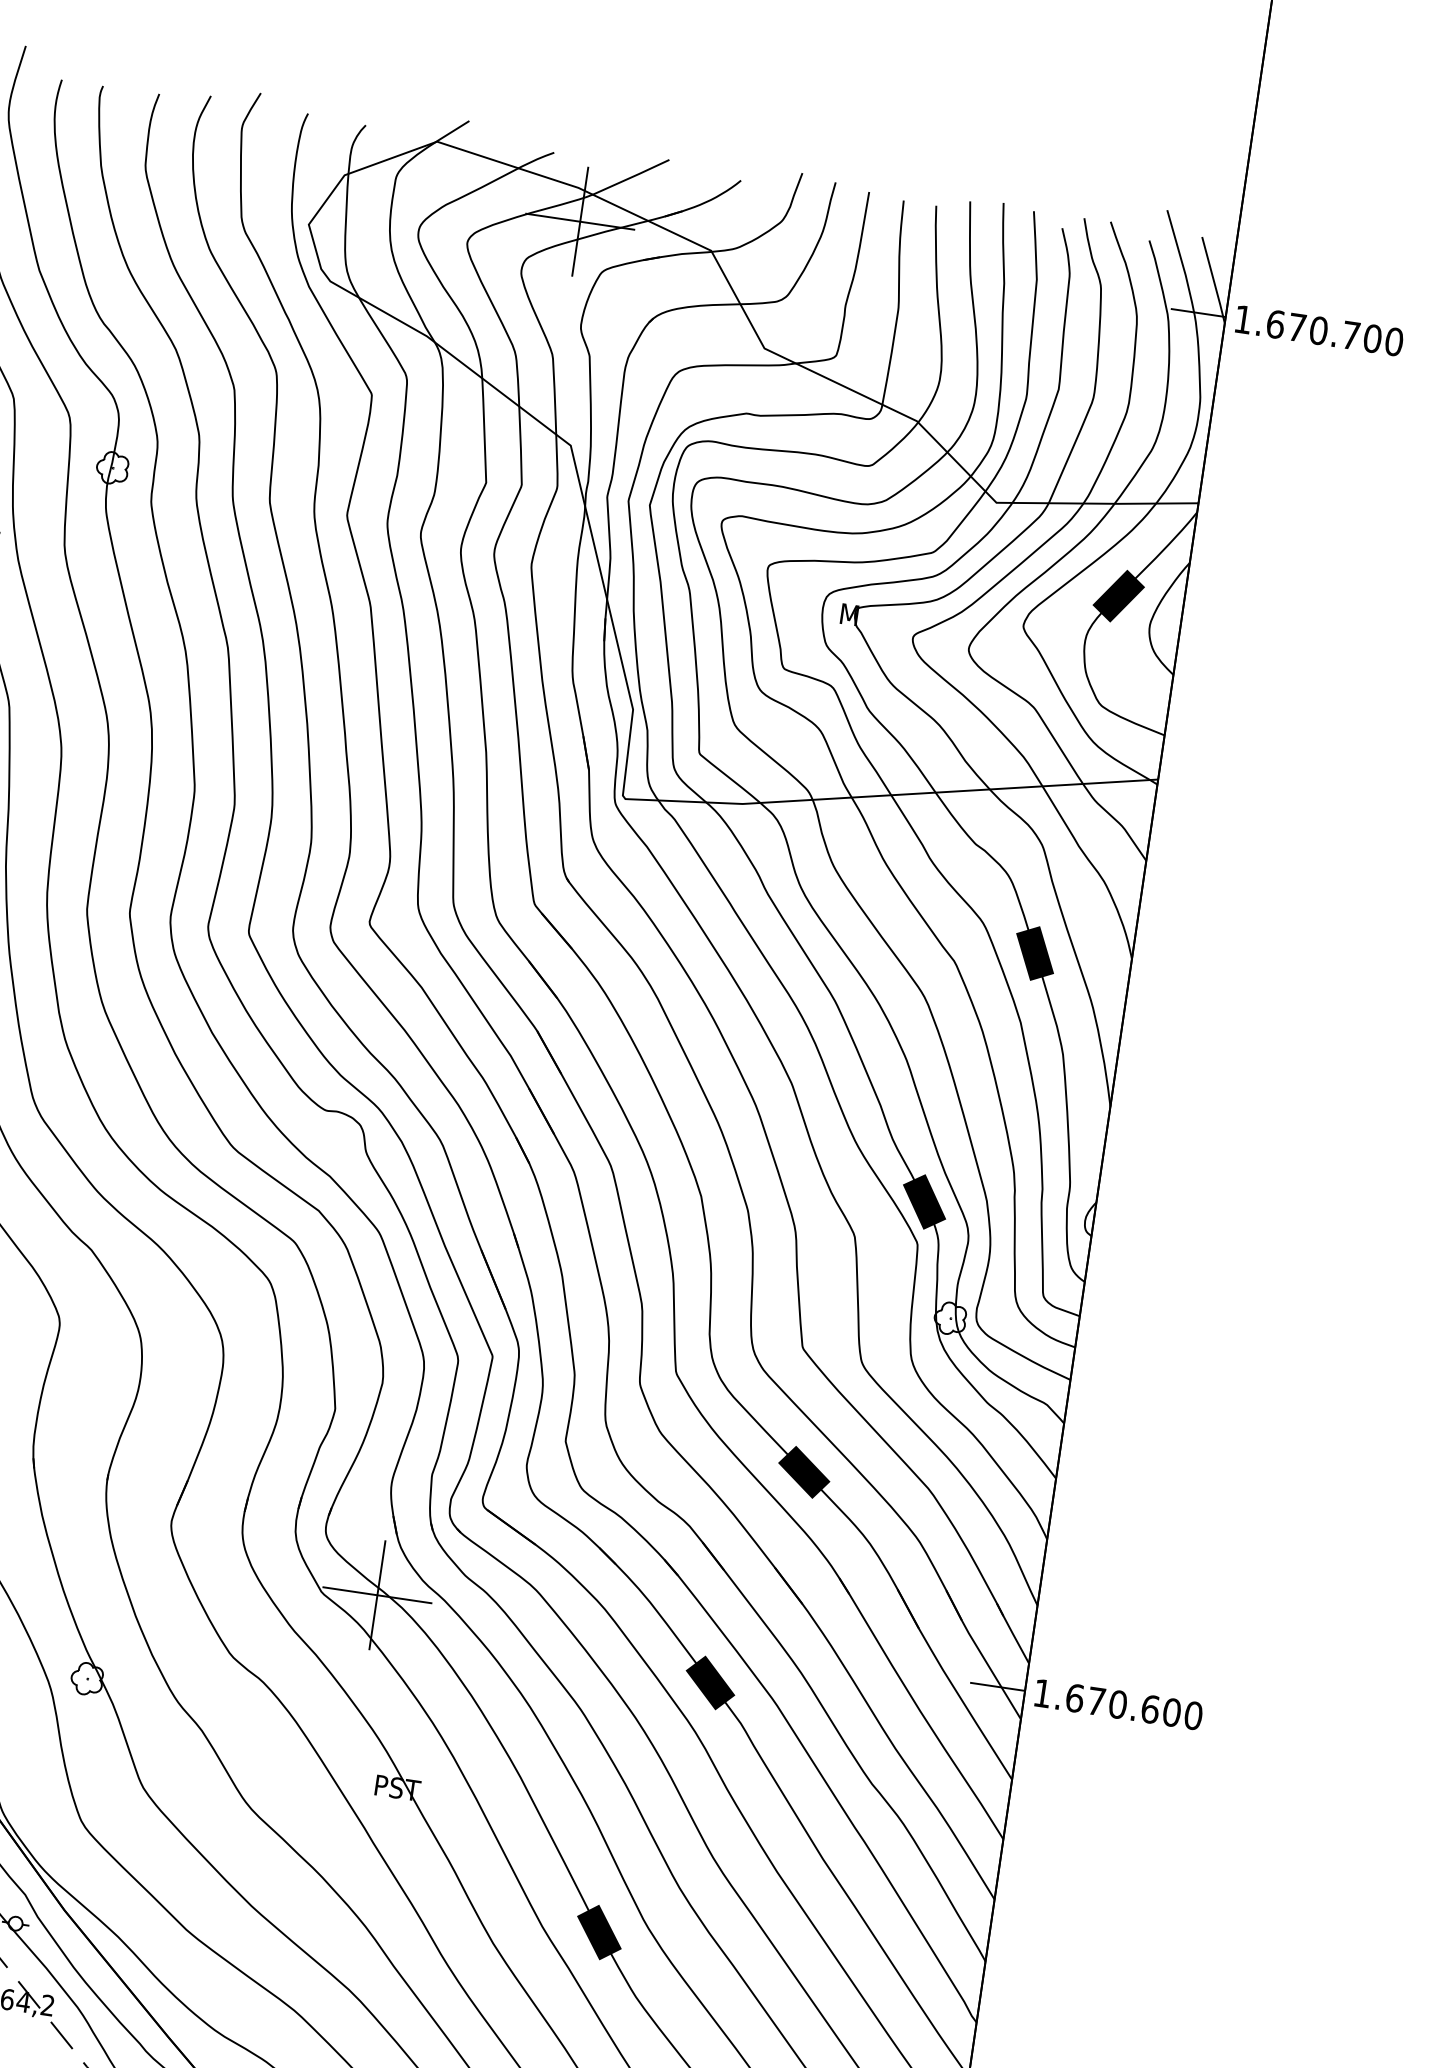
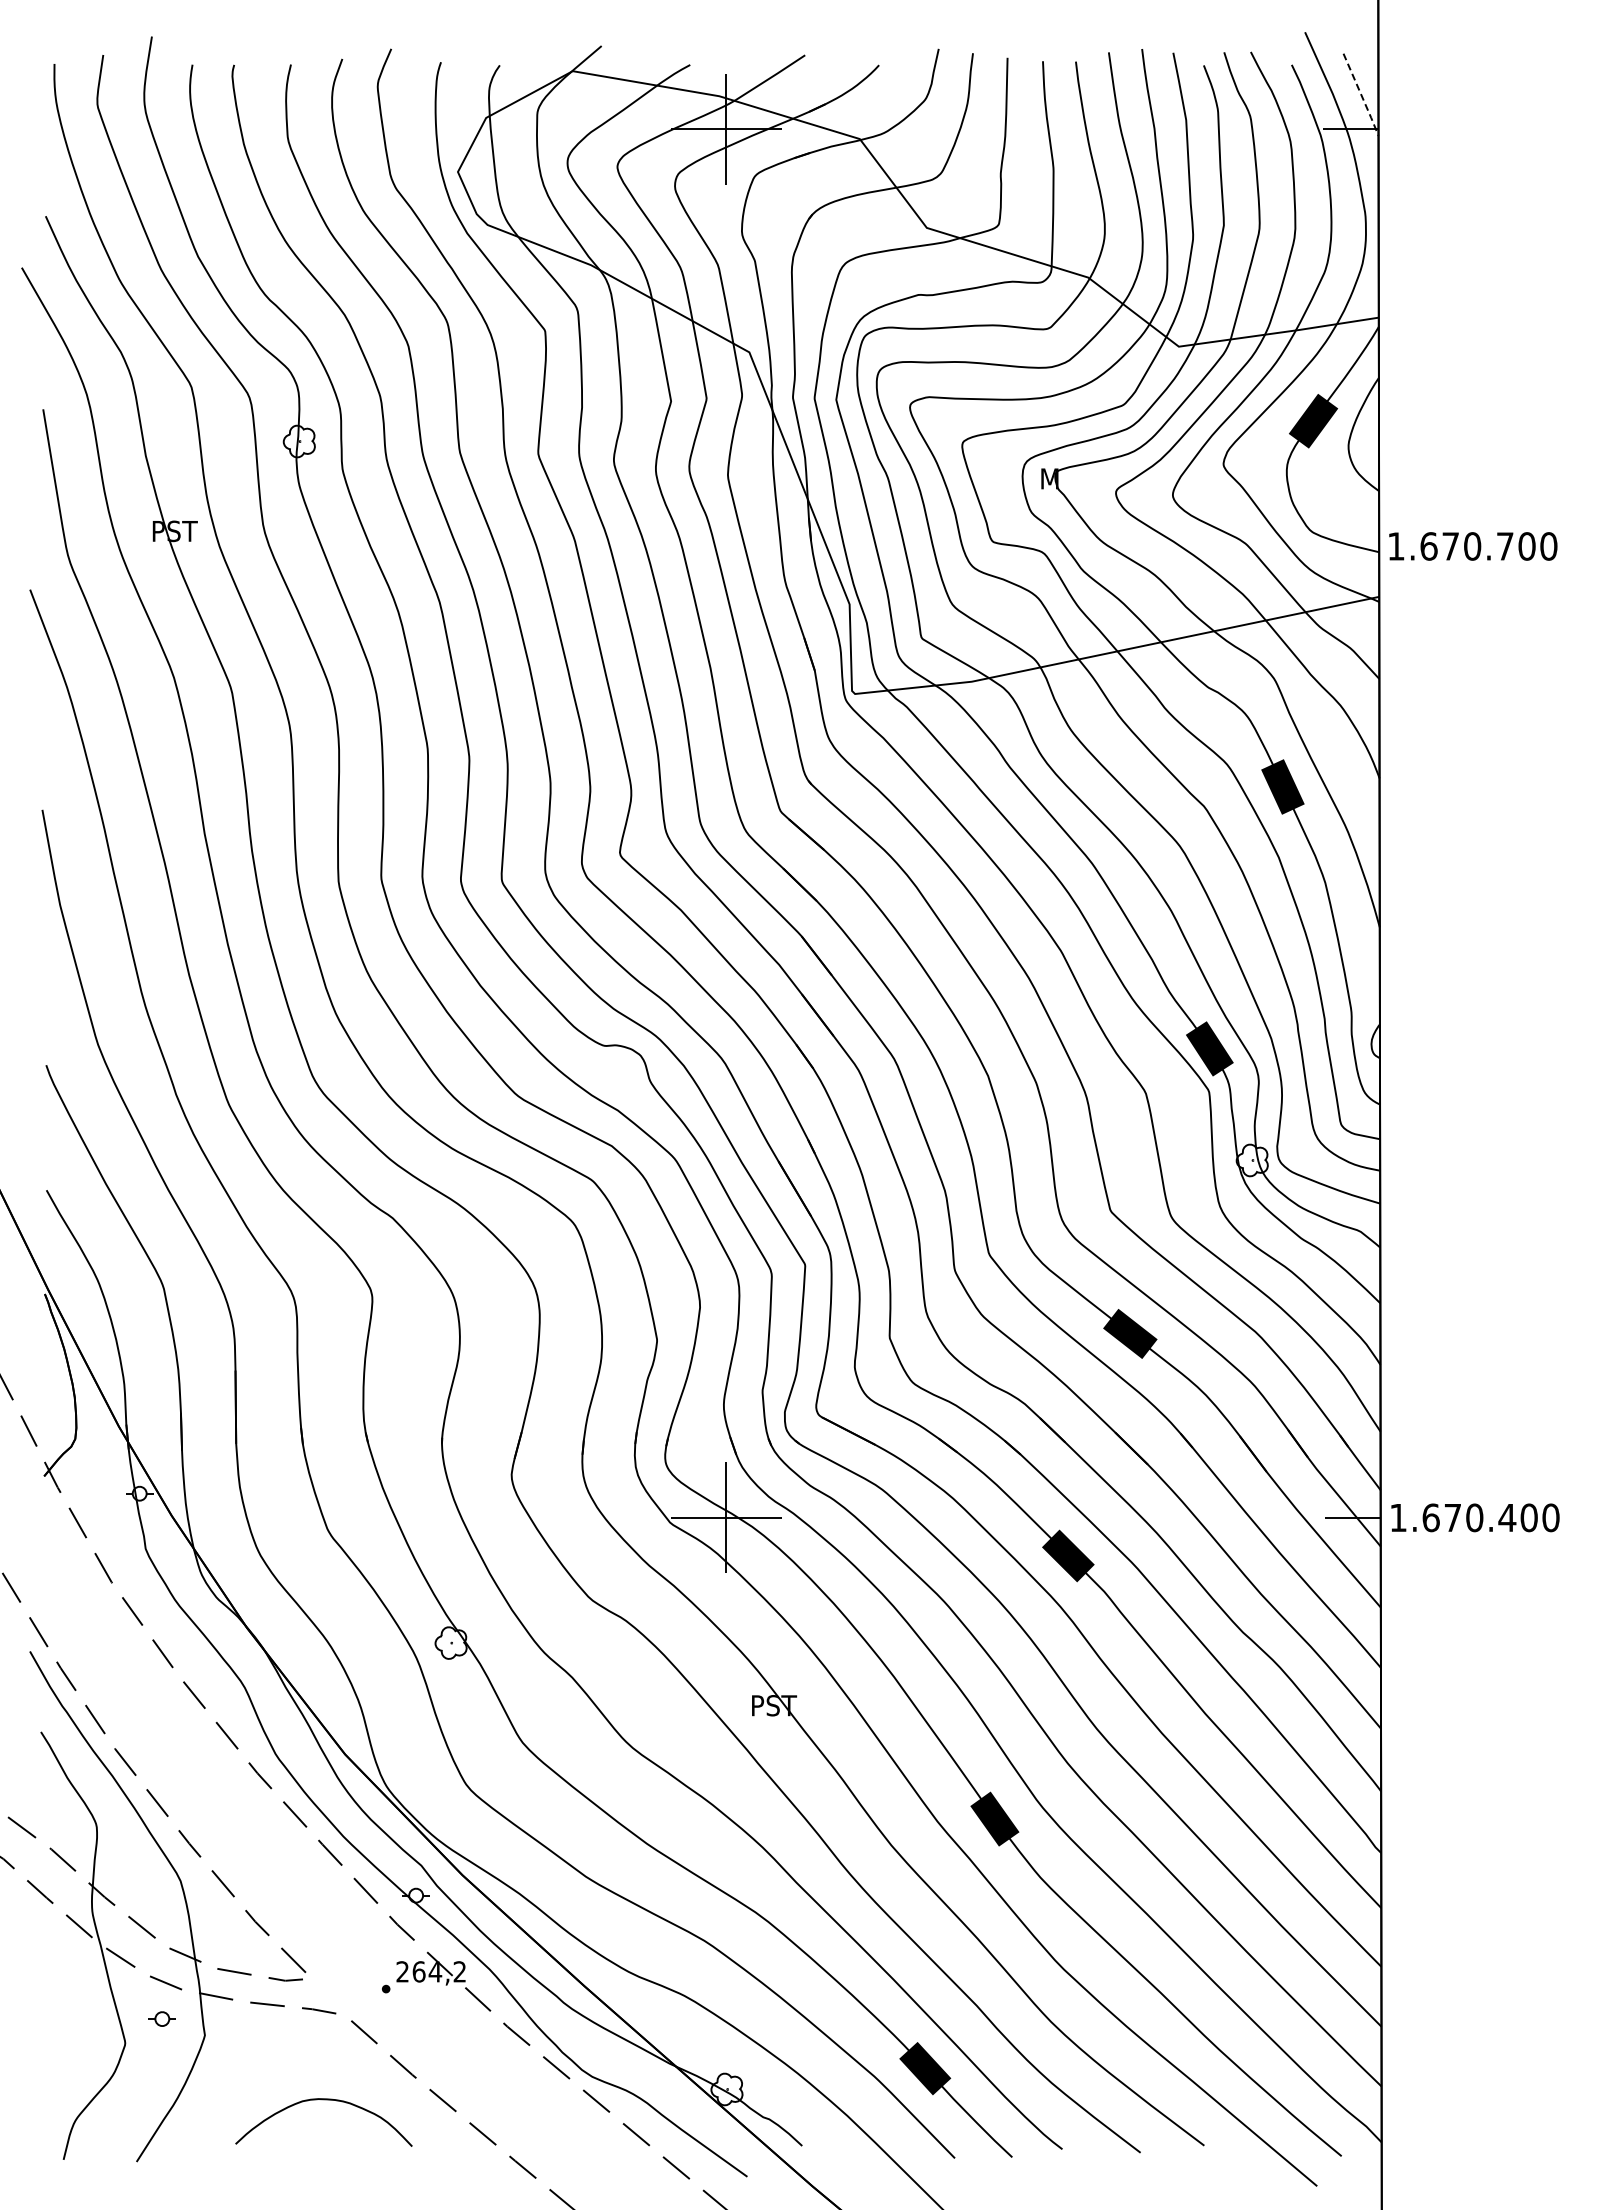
line: (1213, 280) -> (1361, 95), solid -> dashed
text: (1319, 330) -> (1473, 546), moved
text: (1150, 1709) -> (1507, 1517), 1.670.600 -> 1.670.400

